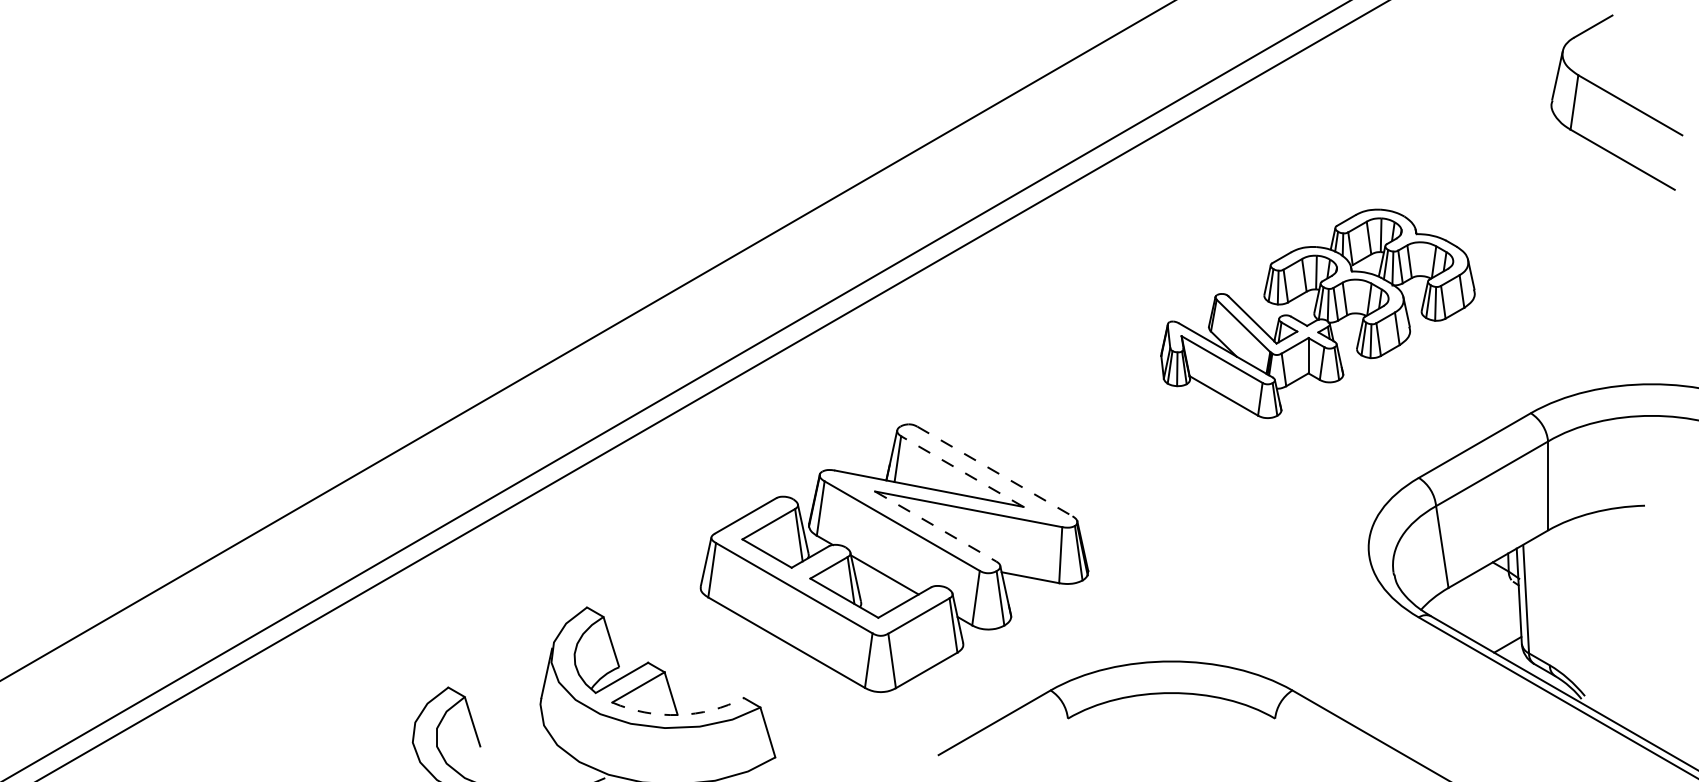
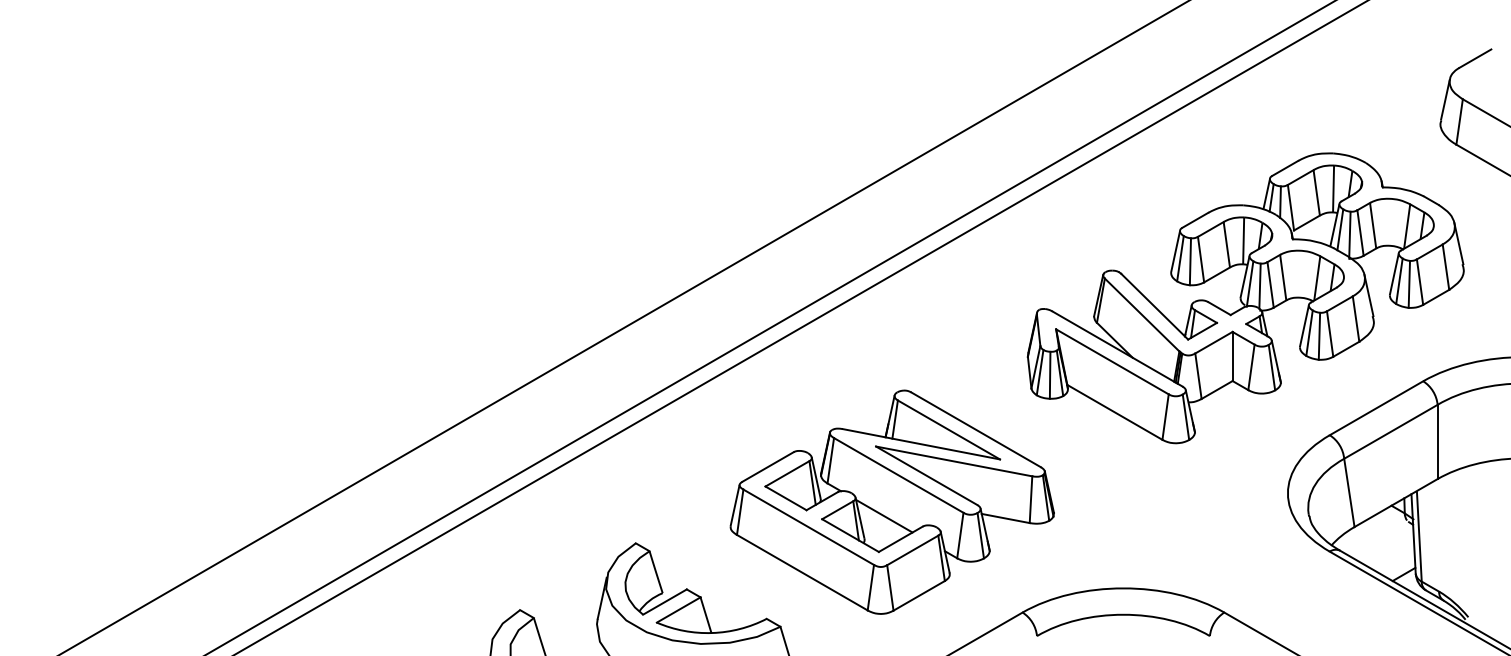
part: (1317, 314) -> (1245, 298), size x1.67
line: (961, 471) -> (948, 429), dashed -> solid
line: (995, 471) -> (976, 429), dashed -> solid
line: (936, 526) -> (927, 475), dashed -> solid
arc: (678, 715) -> (712, 633), dashed -> solid

